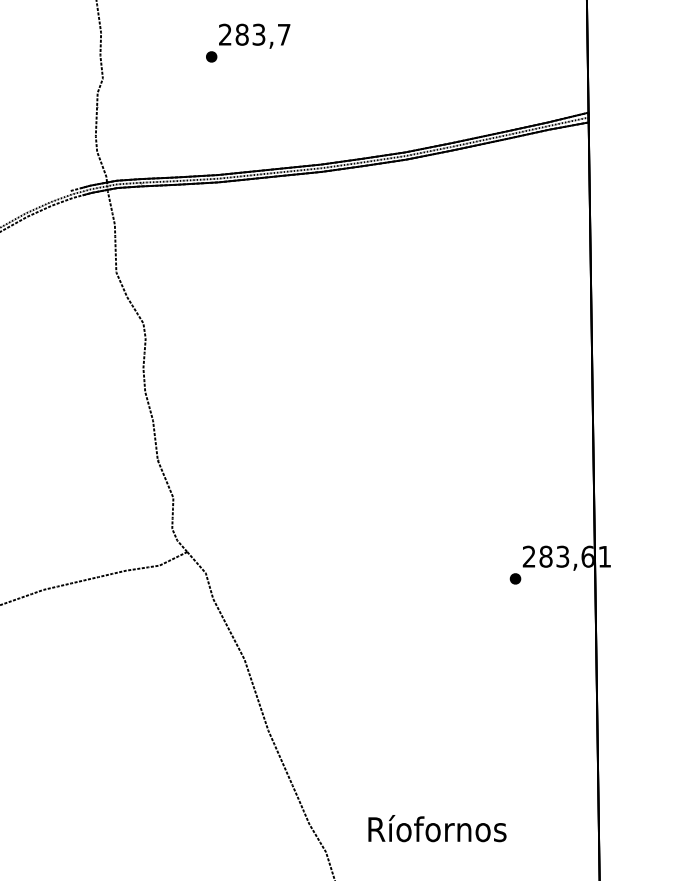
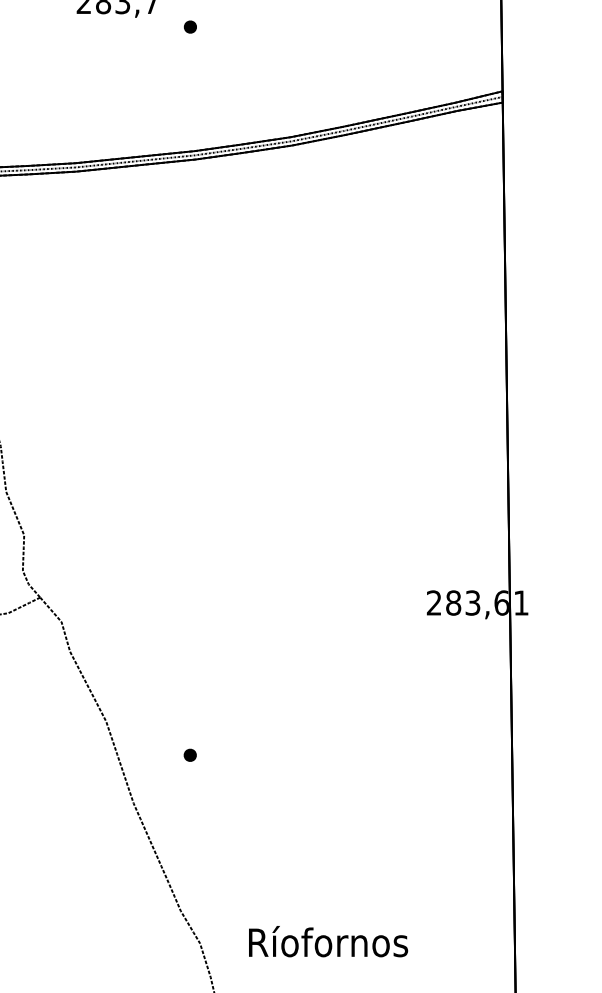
part: (211, 56) -> (190, 26), moved
part: (515, 578) -> (190, 754), moved
text: (437, 828) -> (328, 941), moved

